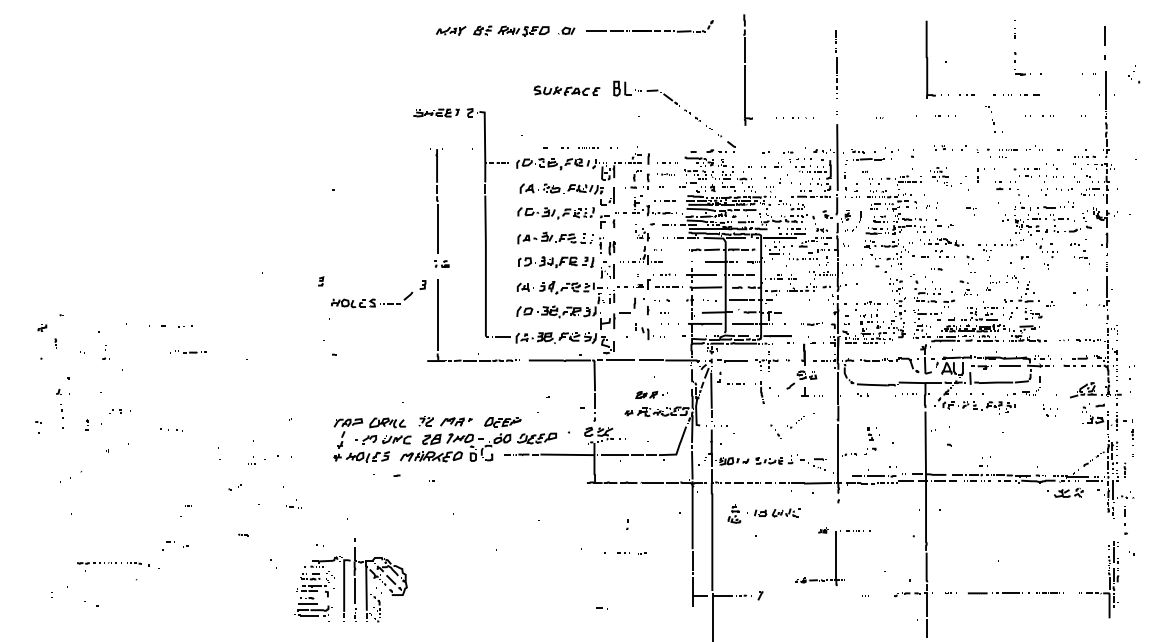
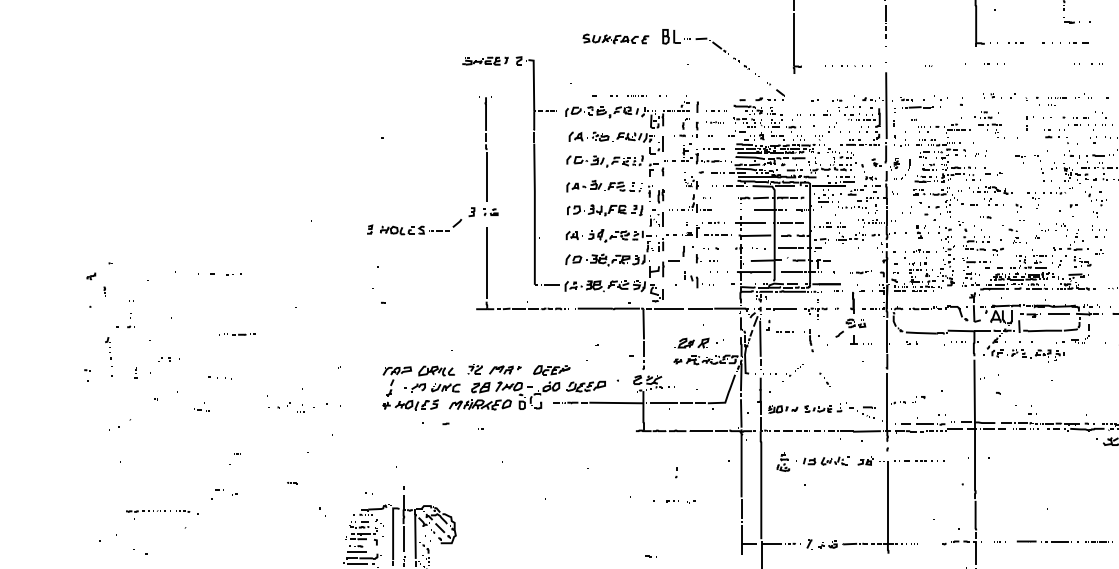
part: (993, 119) -> (1042, 168), moved
part: (940, 176) -> (989, 124), size x1.43
part: (374, 298) -> (423, 225), moved
part: (188, 351) -> (237, 333), moved
part: (105, 352) -> (130, 320), moved
part: (651, 394) -> (700, 342), size x1.43
part: (1050, 410) -> (1099, 231), moved
part: (795, 422) -> (794, 370), moved
part: (873, 433) -> (922, 231), moved
part: (234, 487) -> (283, 405), moved
part: (293, 503) -> (201, 406), moved
part: (832, 556) -> (881, 504), size x1.67

